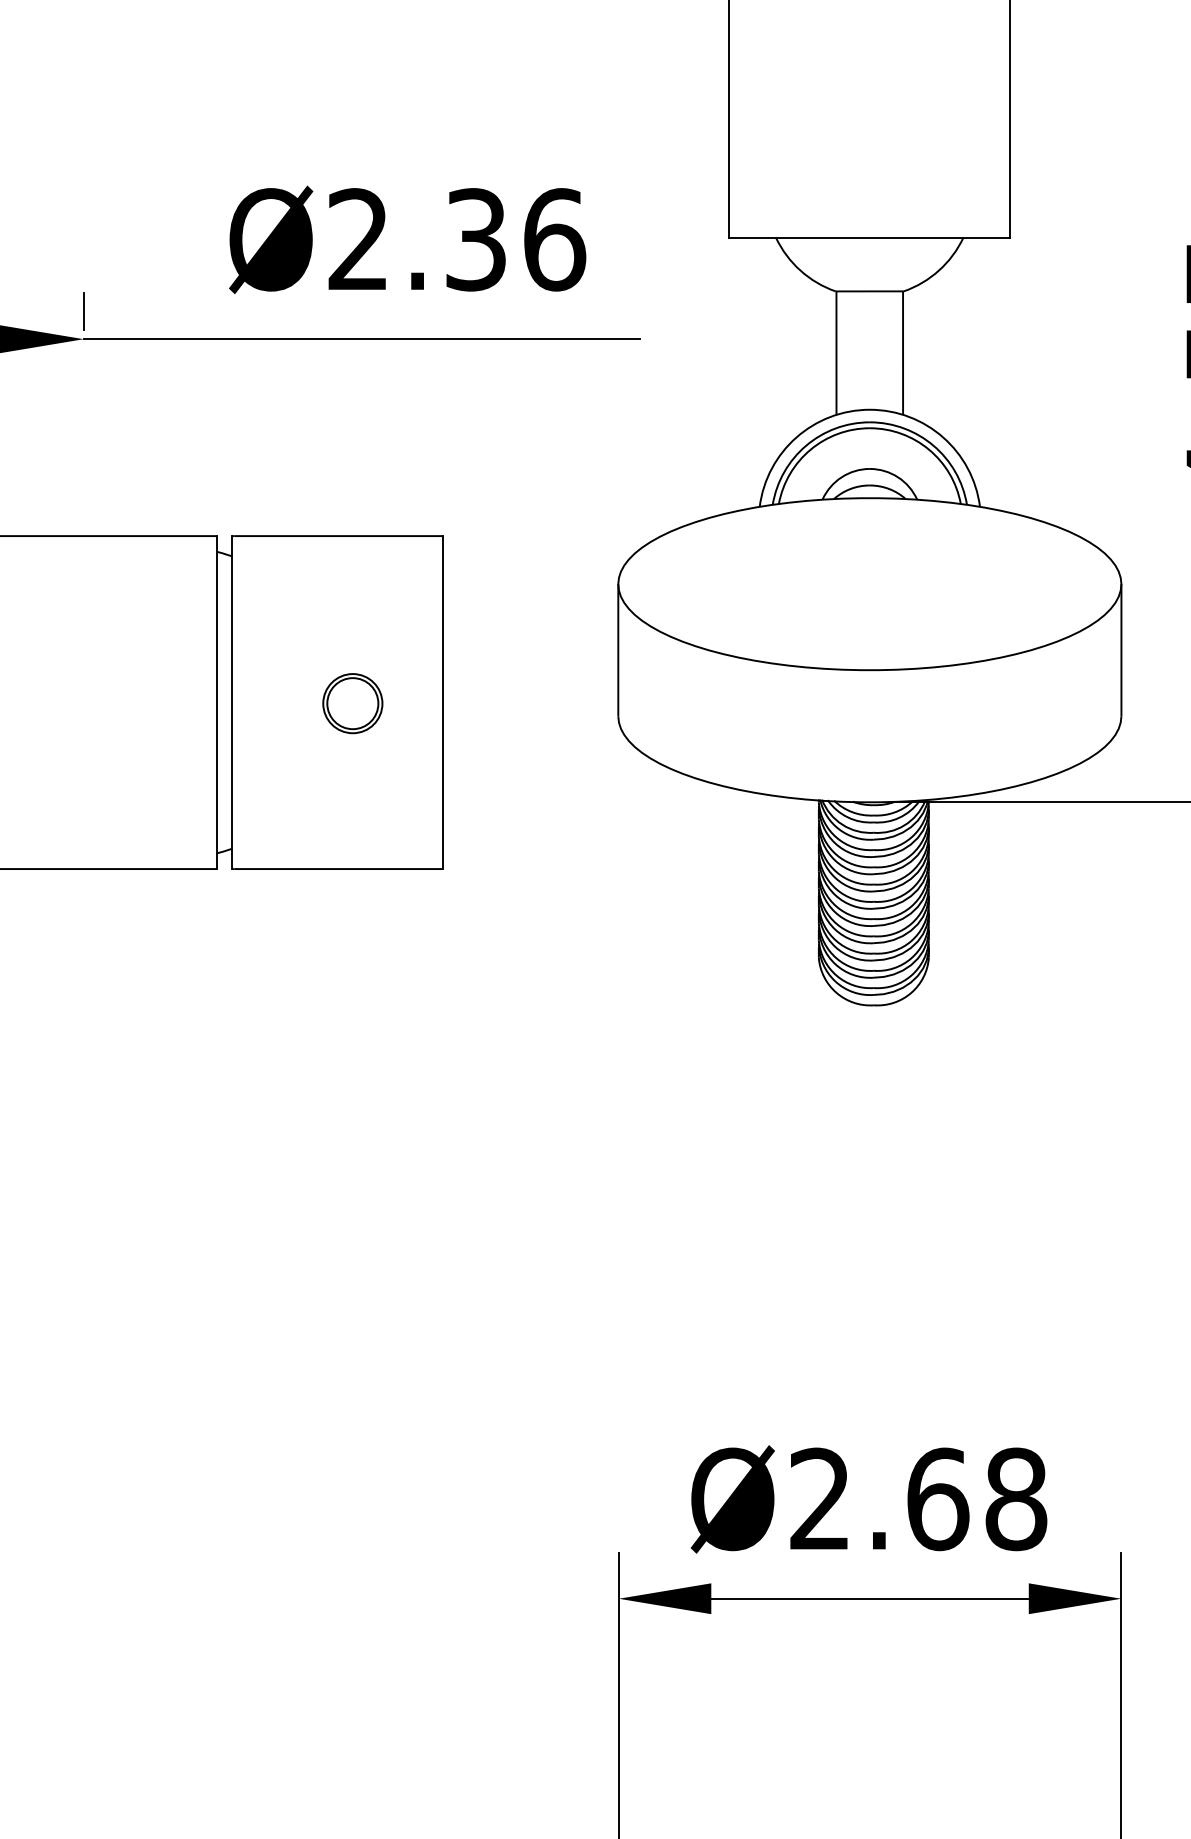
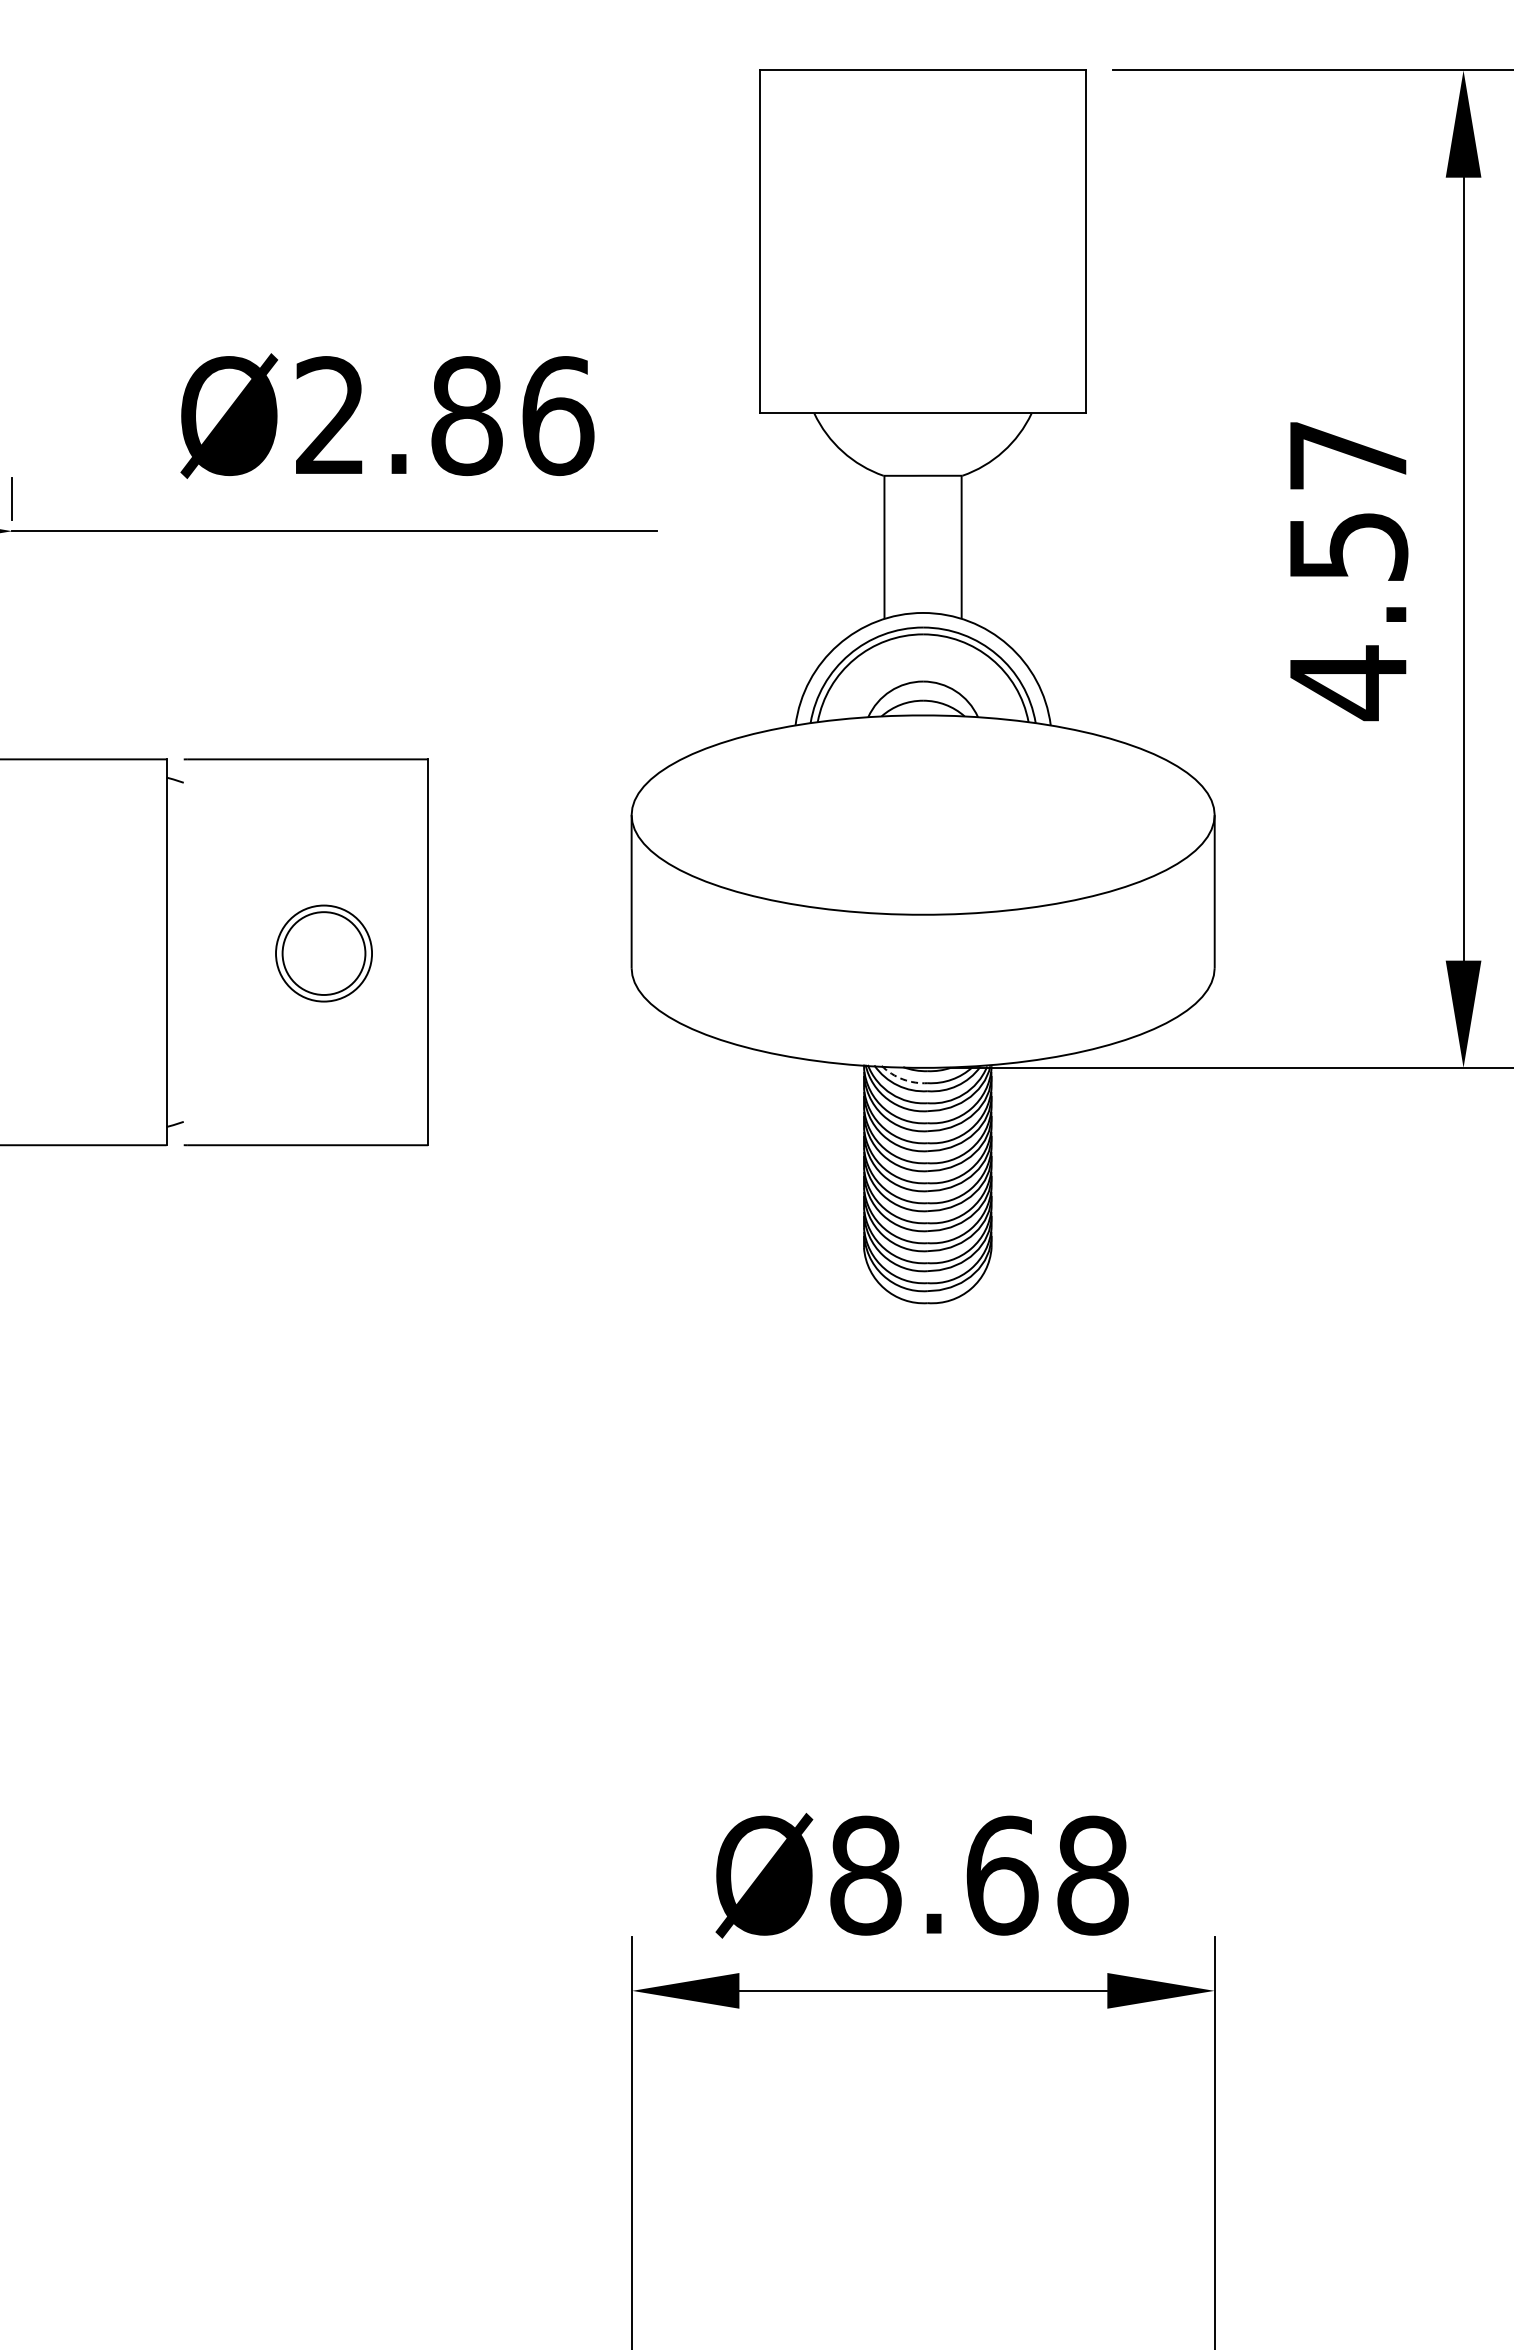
text: (475, 240) -> (466, 416), Ø2.36 -> Ø2.86
line: (231, 702) -> (183, 952), removed
part: (352, 703) -> (323, 953), size x1.4
arc: (852, 812) -> (902, 1079), solid -> dashed
text: (820, 1499) -> (865, 1875), Ø2.68 -> Ø8.68

